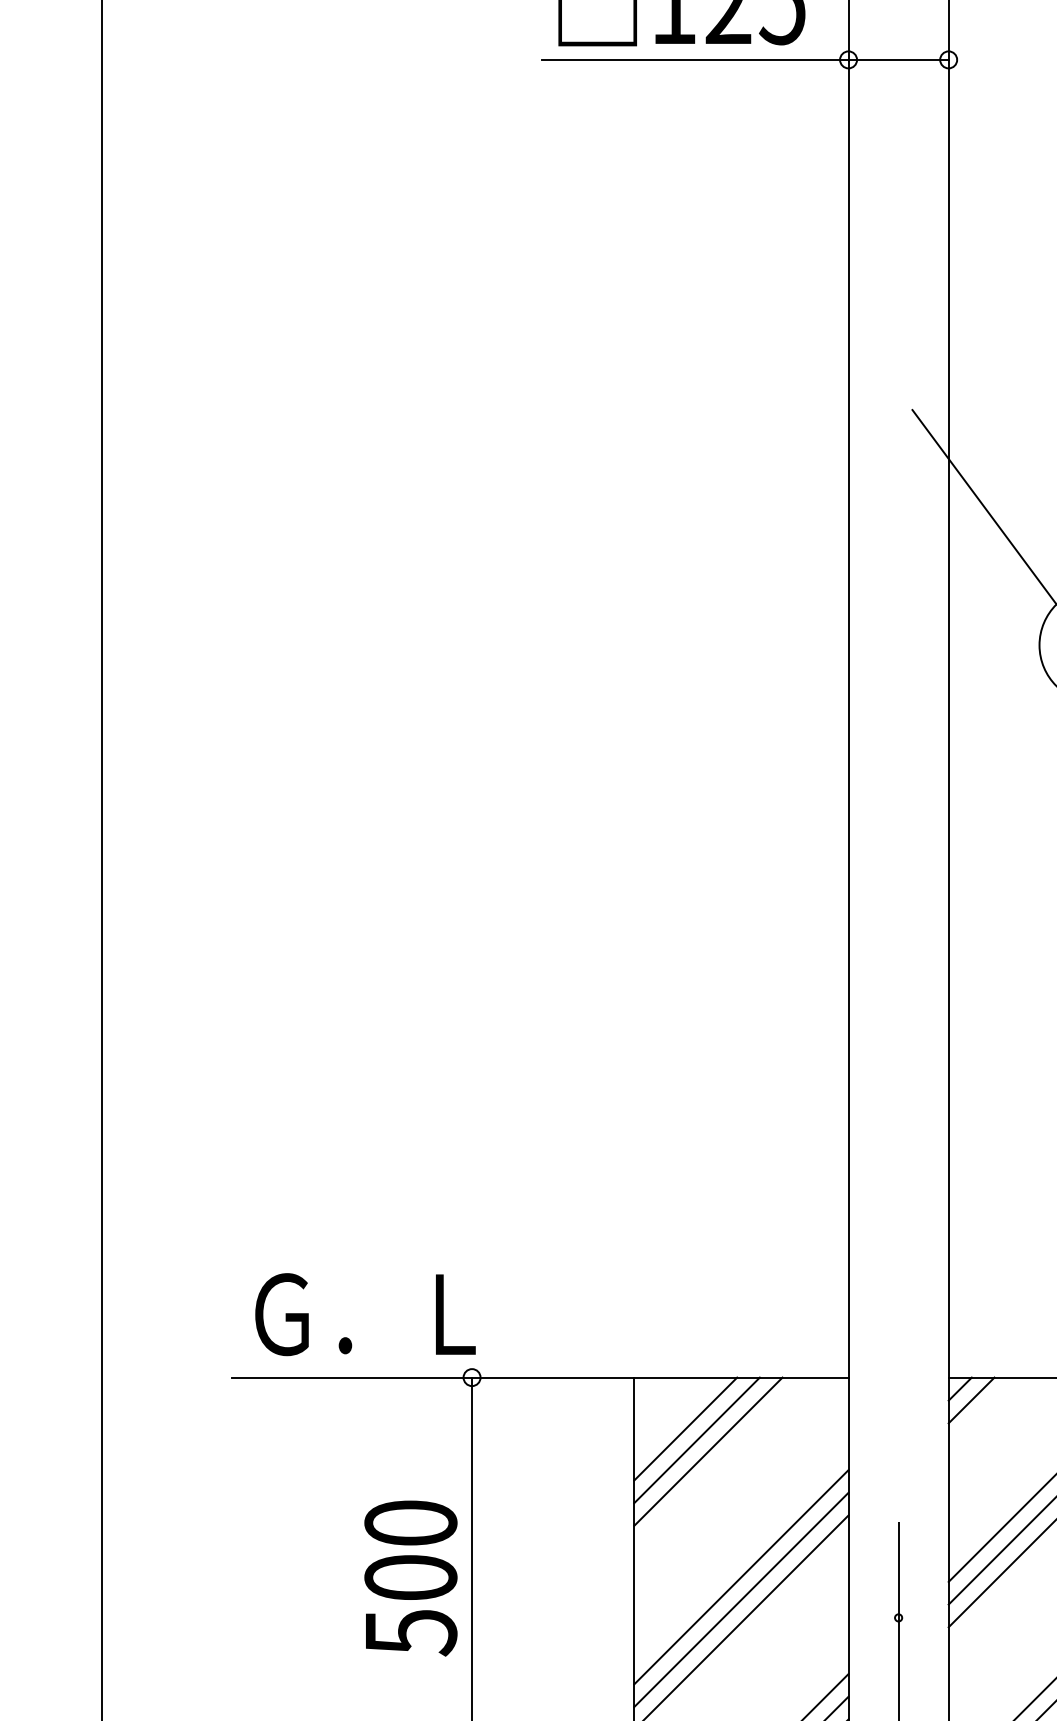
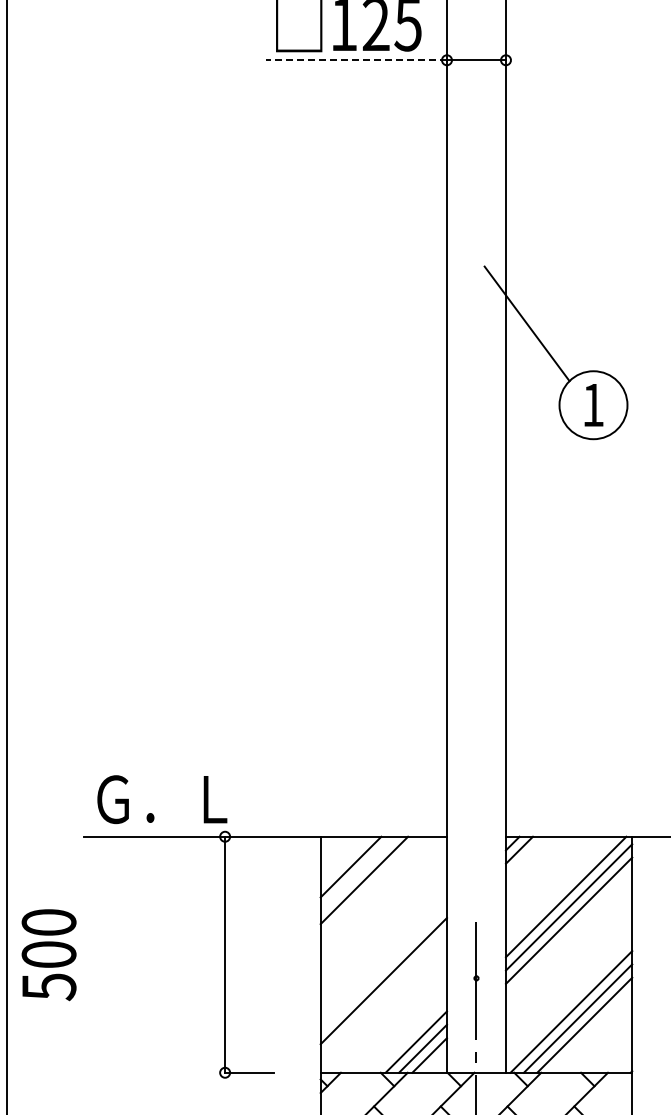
line: (694, 60) -> (356, 60), solid -> dashed
line: (696, 1439) -> (357, 873), removed
line: (740, 1577) -> (383, 954), removed
text: (409, 1579) -> (48, 955), moved
line: (740, 1599) -> (383, 967), removed

